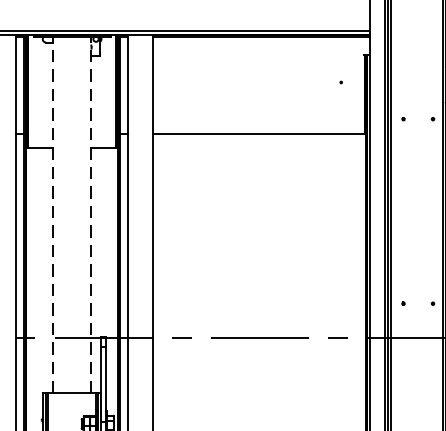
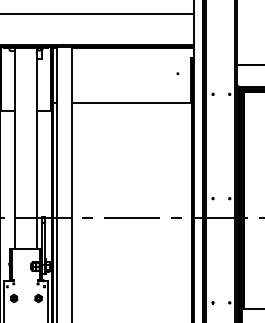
line: (53, 214) -> (15, 148), dashed -> solid
line: (90, 214) -> (36, 148), dashed -> solid

